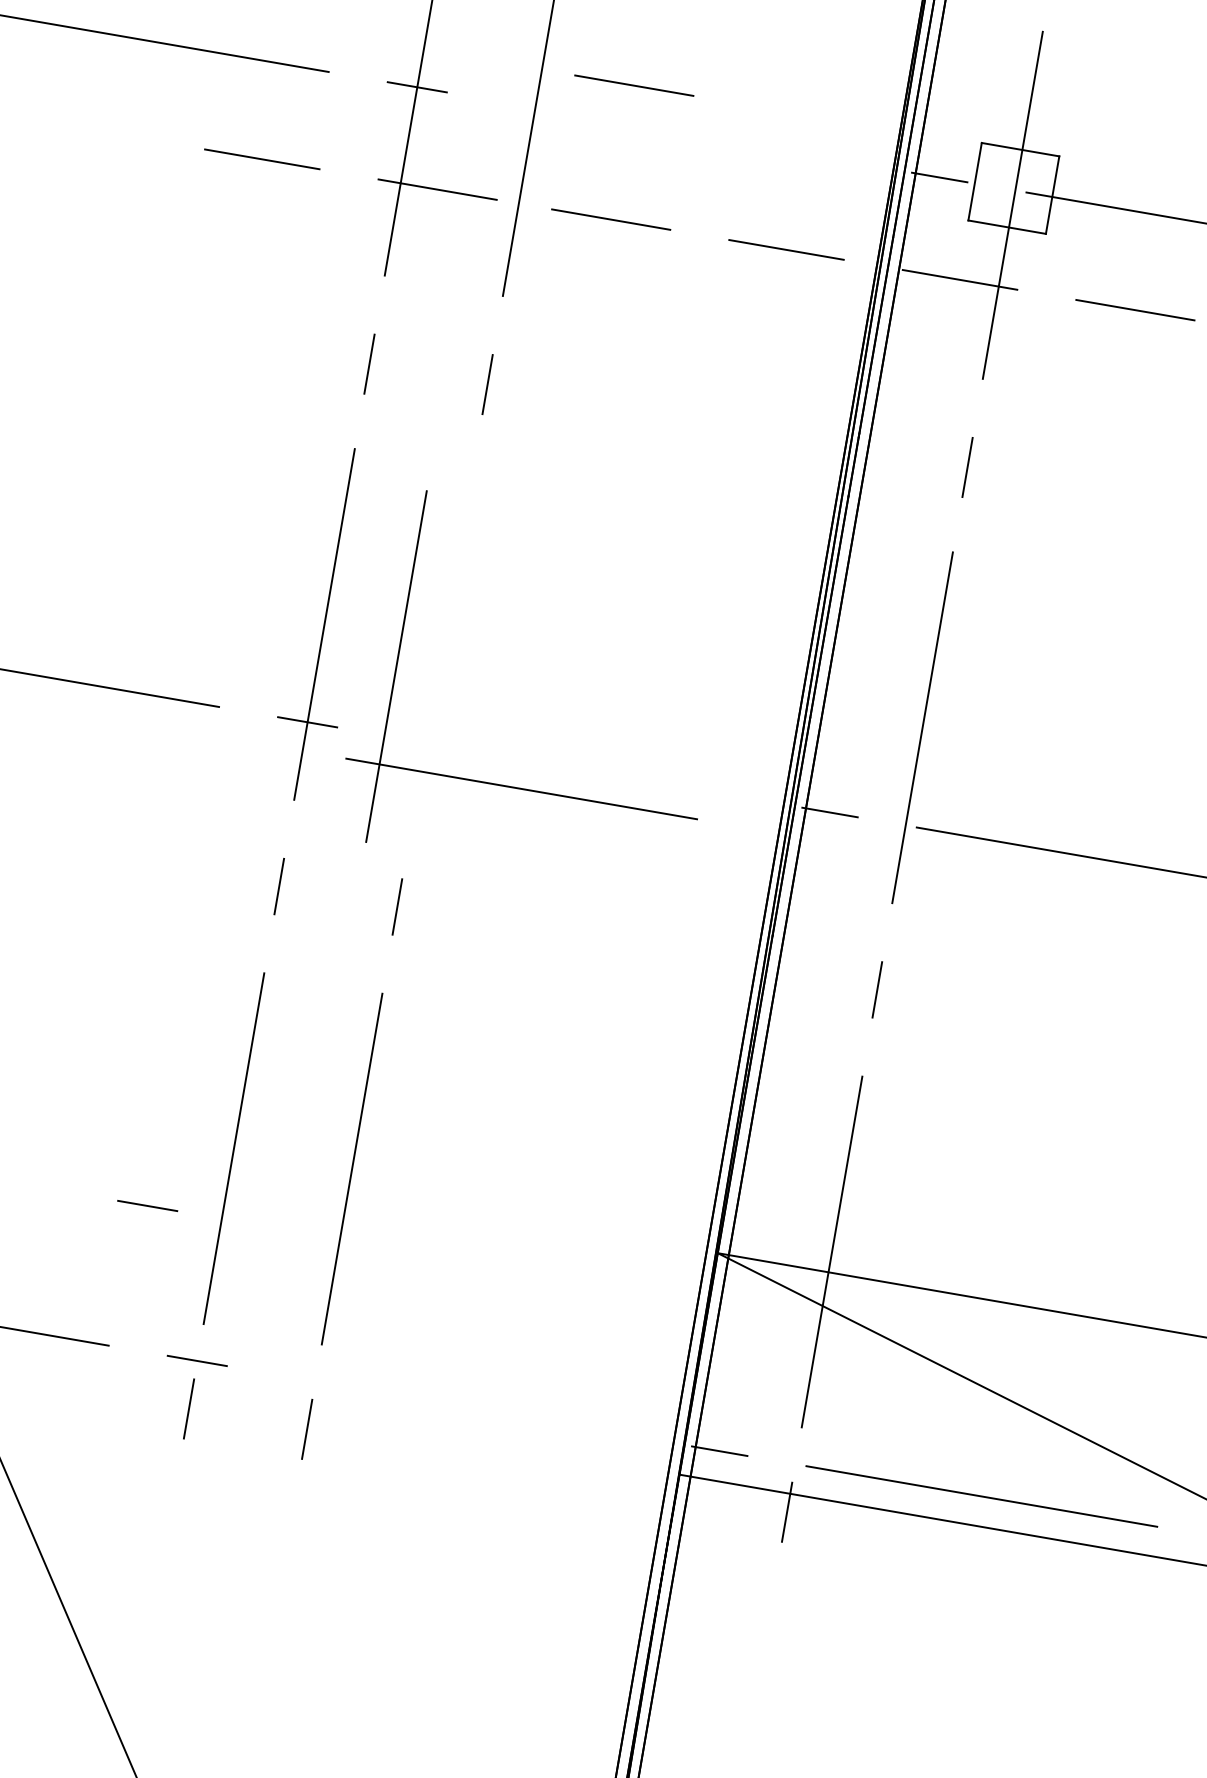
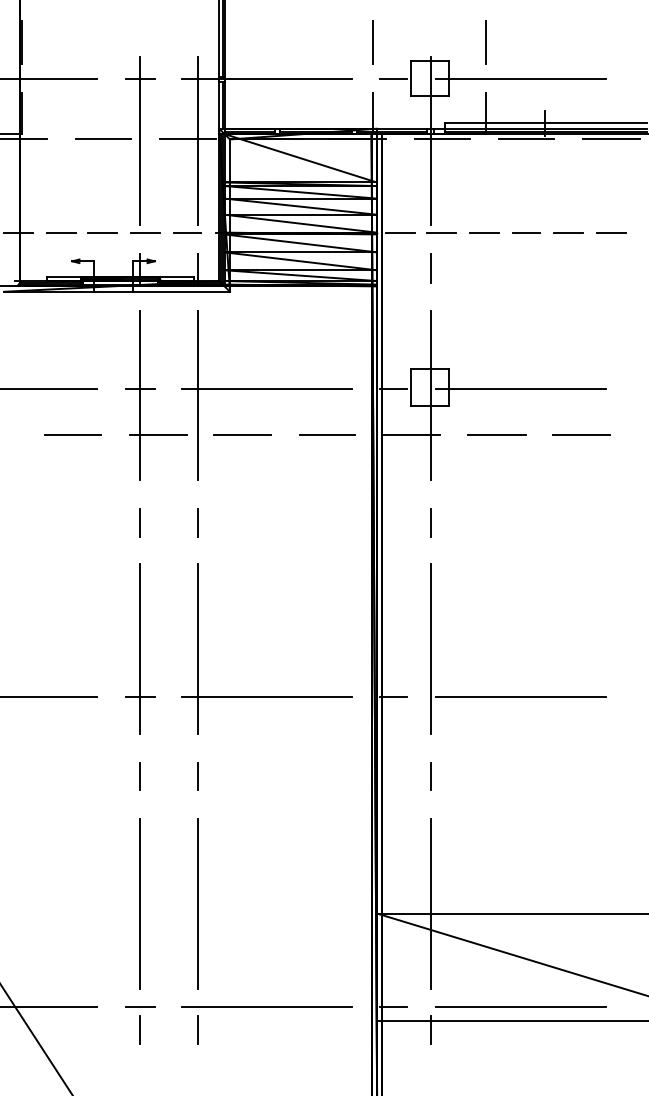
line: (634, 84) -> (242, 369), removed
line: (677, 132) -> (266, 388), added
part: (521, 788) -> (266, 696), moved
line: (147, 1205) -> (104, 937), removed
line: (457, 1405) -> (266, 1006), added

